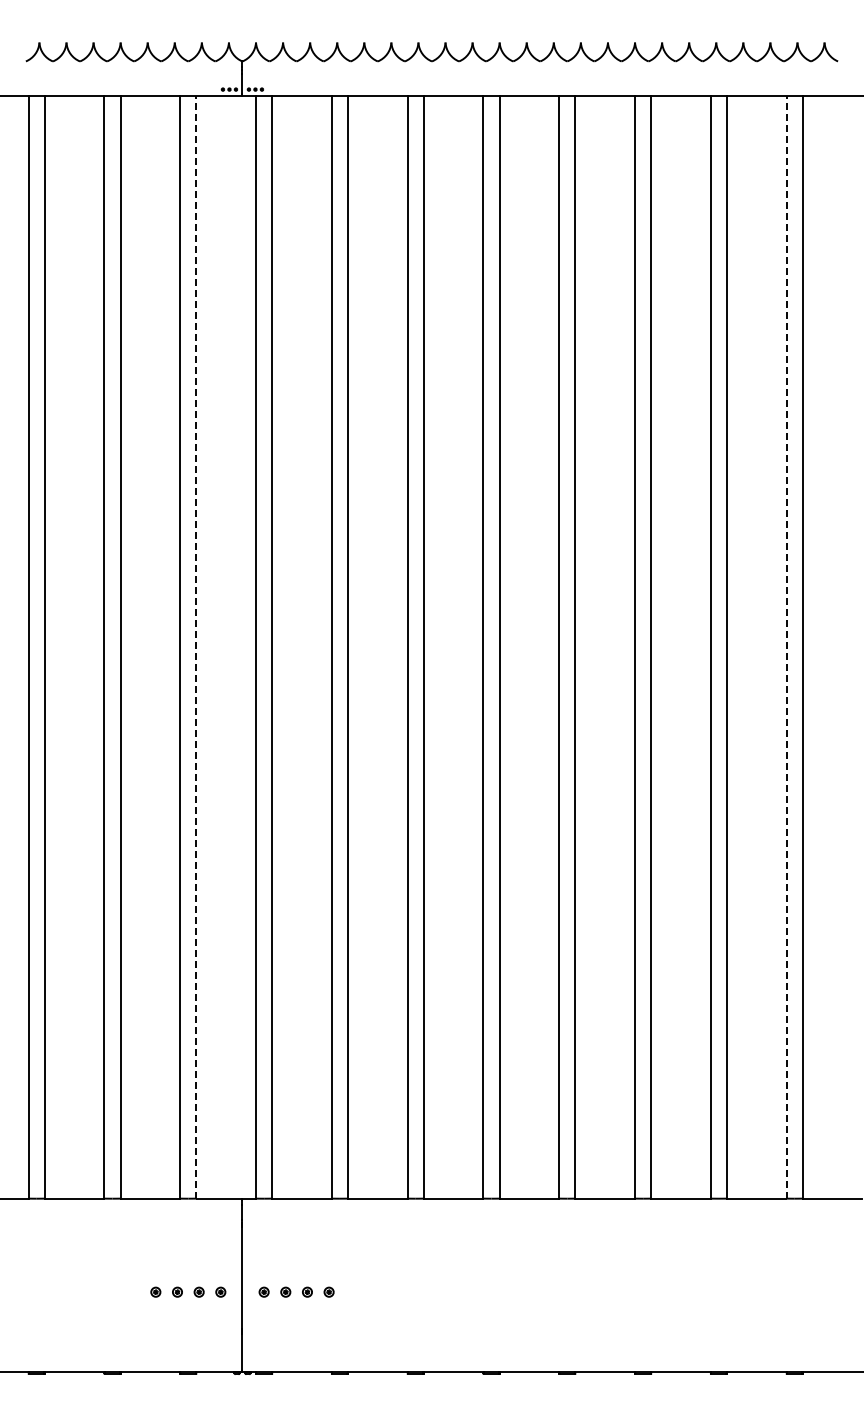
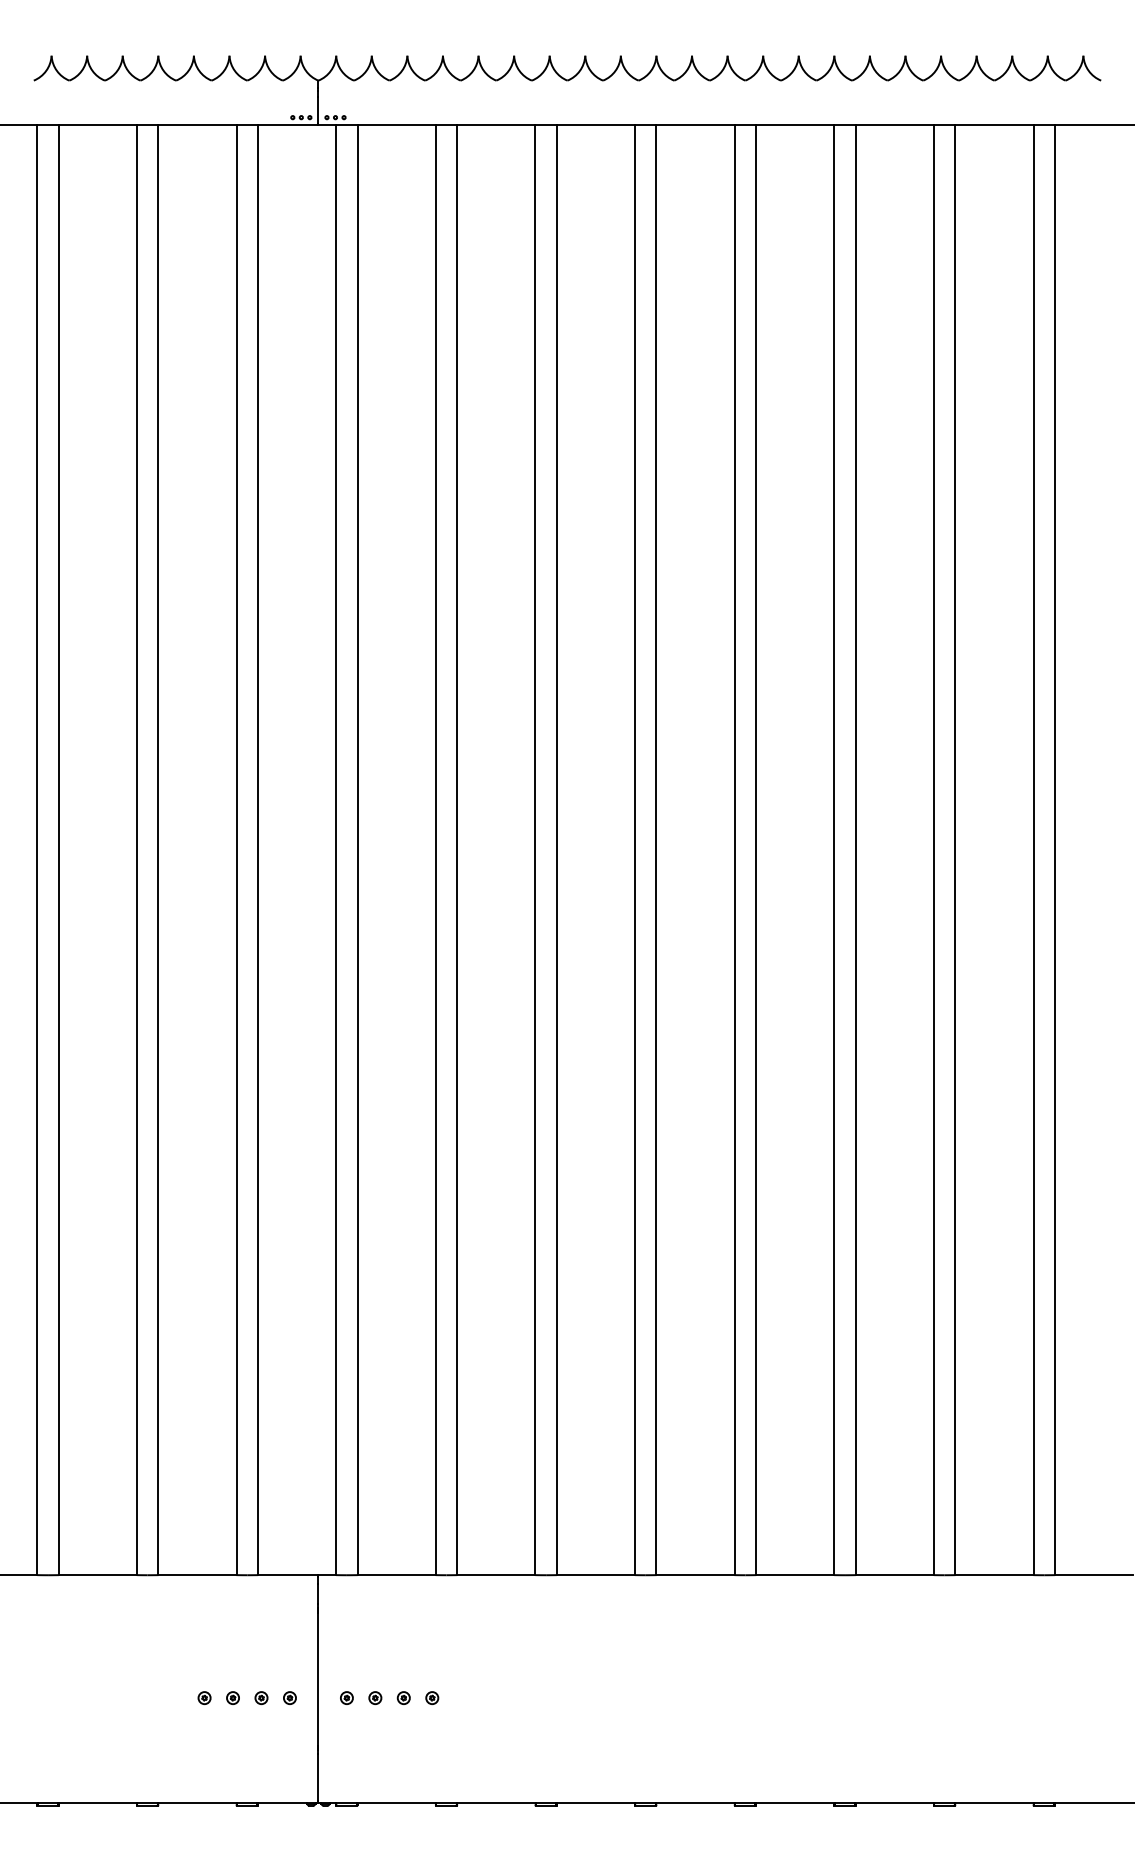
line: (196, 647) -> (258, 850), dashed -> solid
line: (786, 647) -> (1033, 850), dashed -> solid

